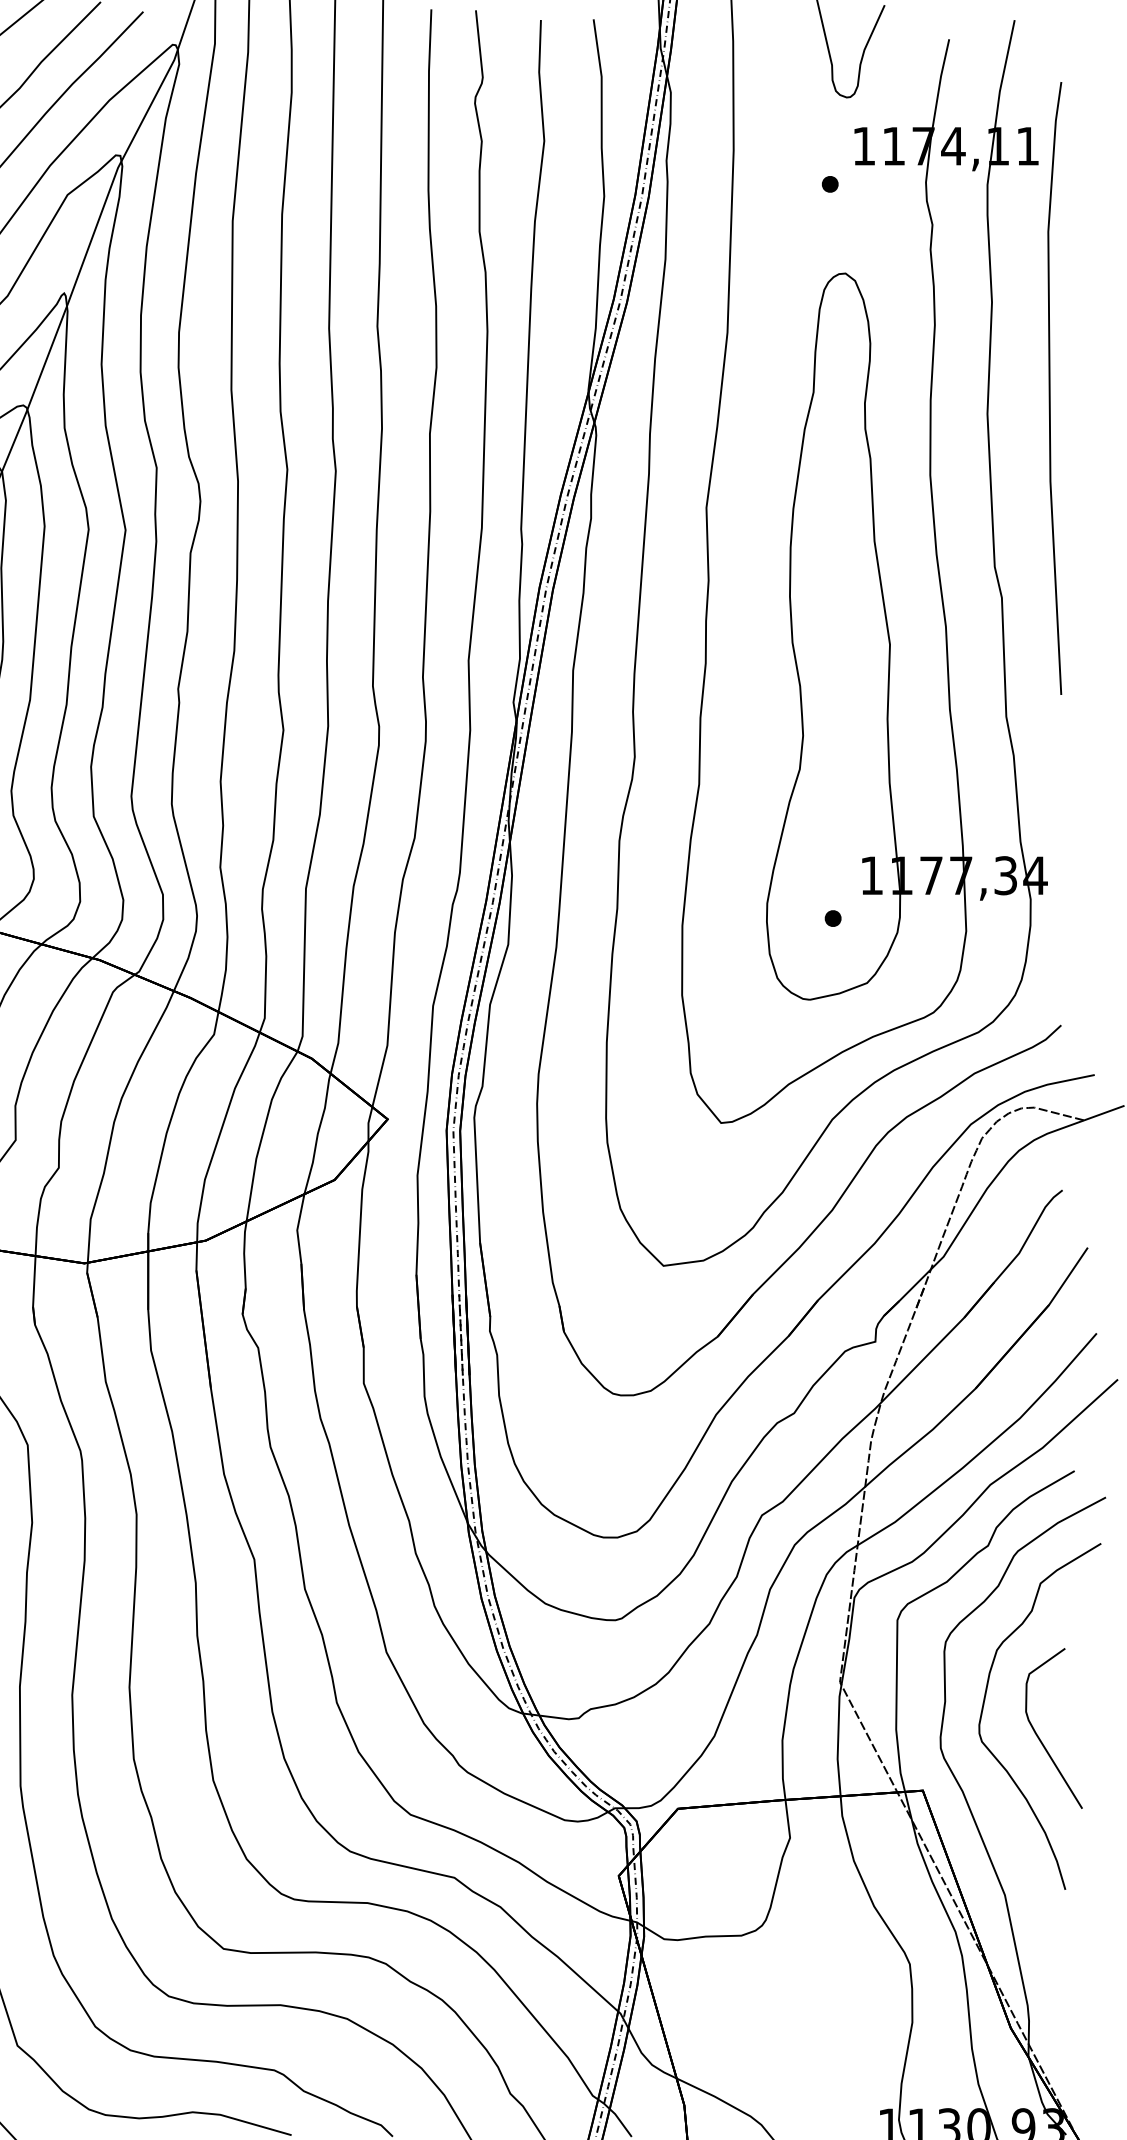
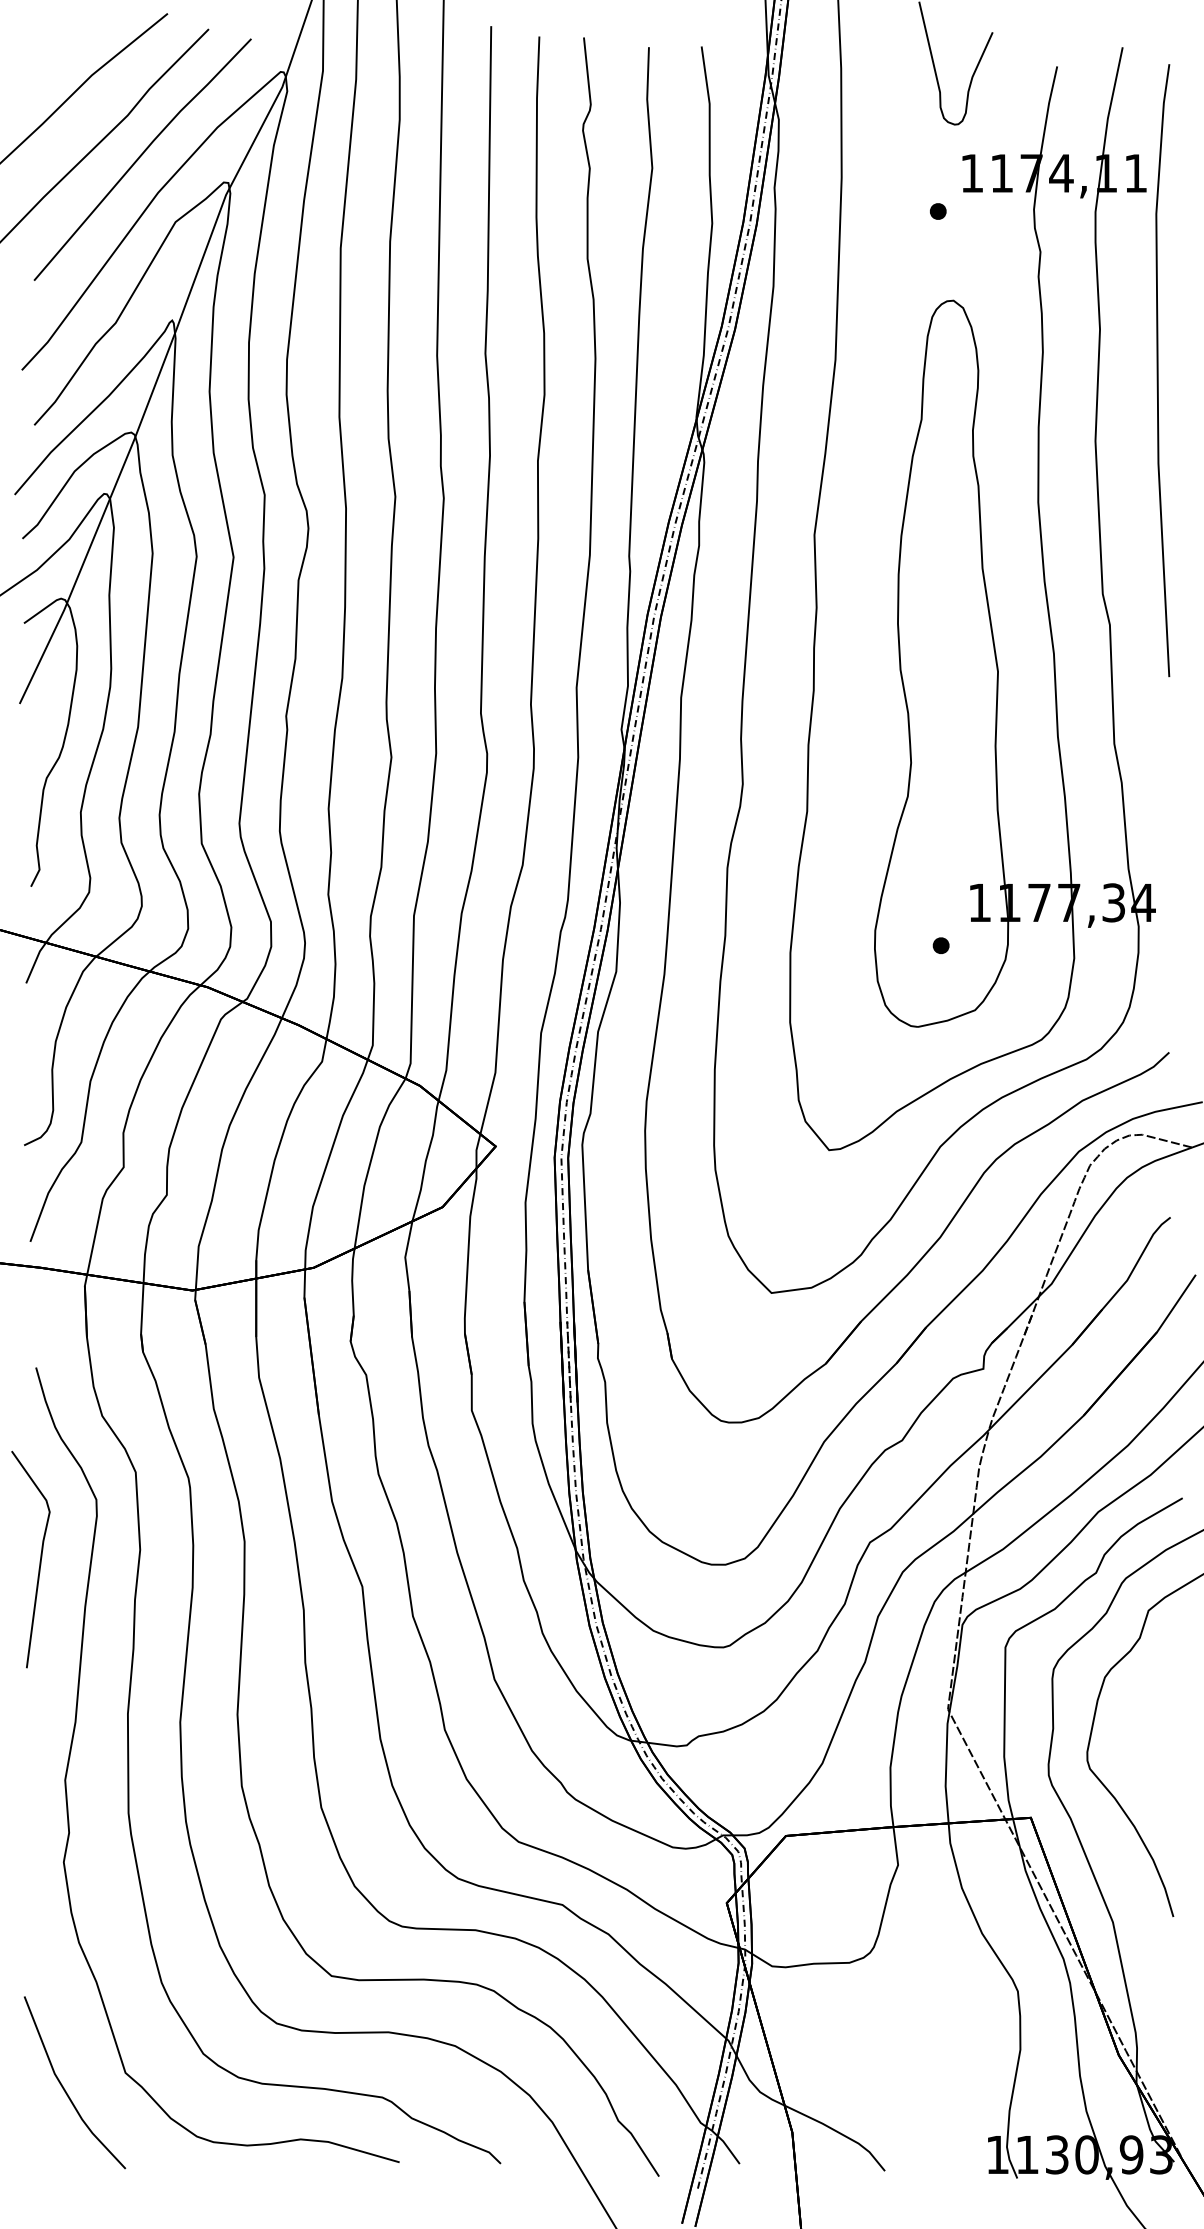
line: (1050, 388) -> (1158, 370), moved
curve: (1038, 1735) -> (1146, 1762), removed

